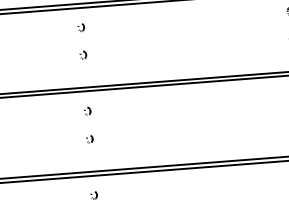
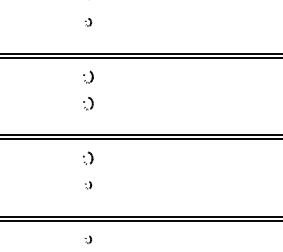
part: (81, 27) -> (88, 76), size x1.6
part: (83, 54) -> (88, 103), size x1.6
part: (87, 110) -> (88, 157), size x1.6

